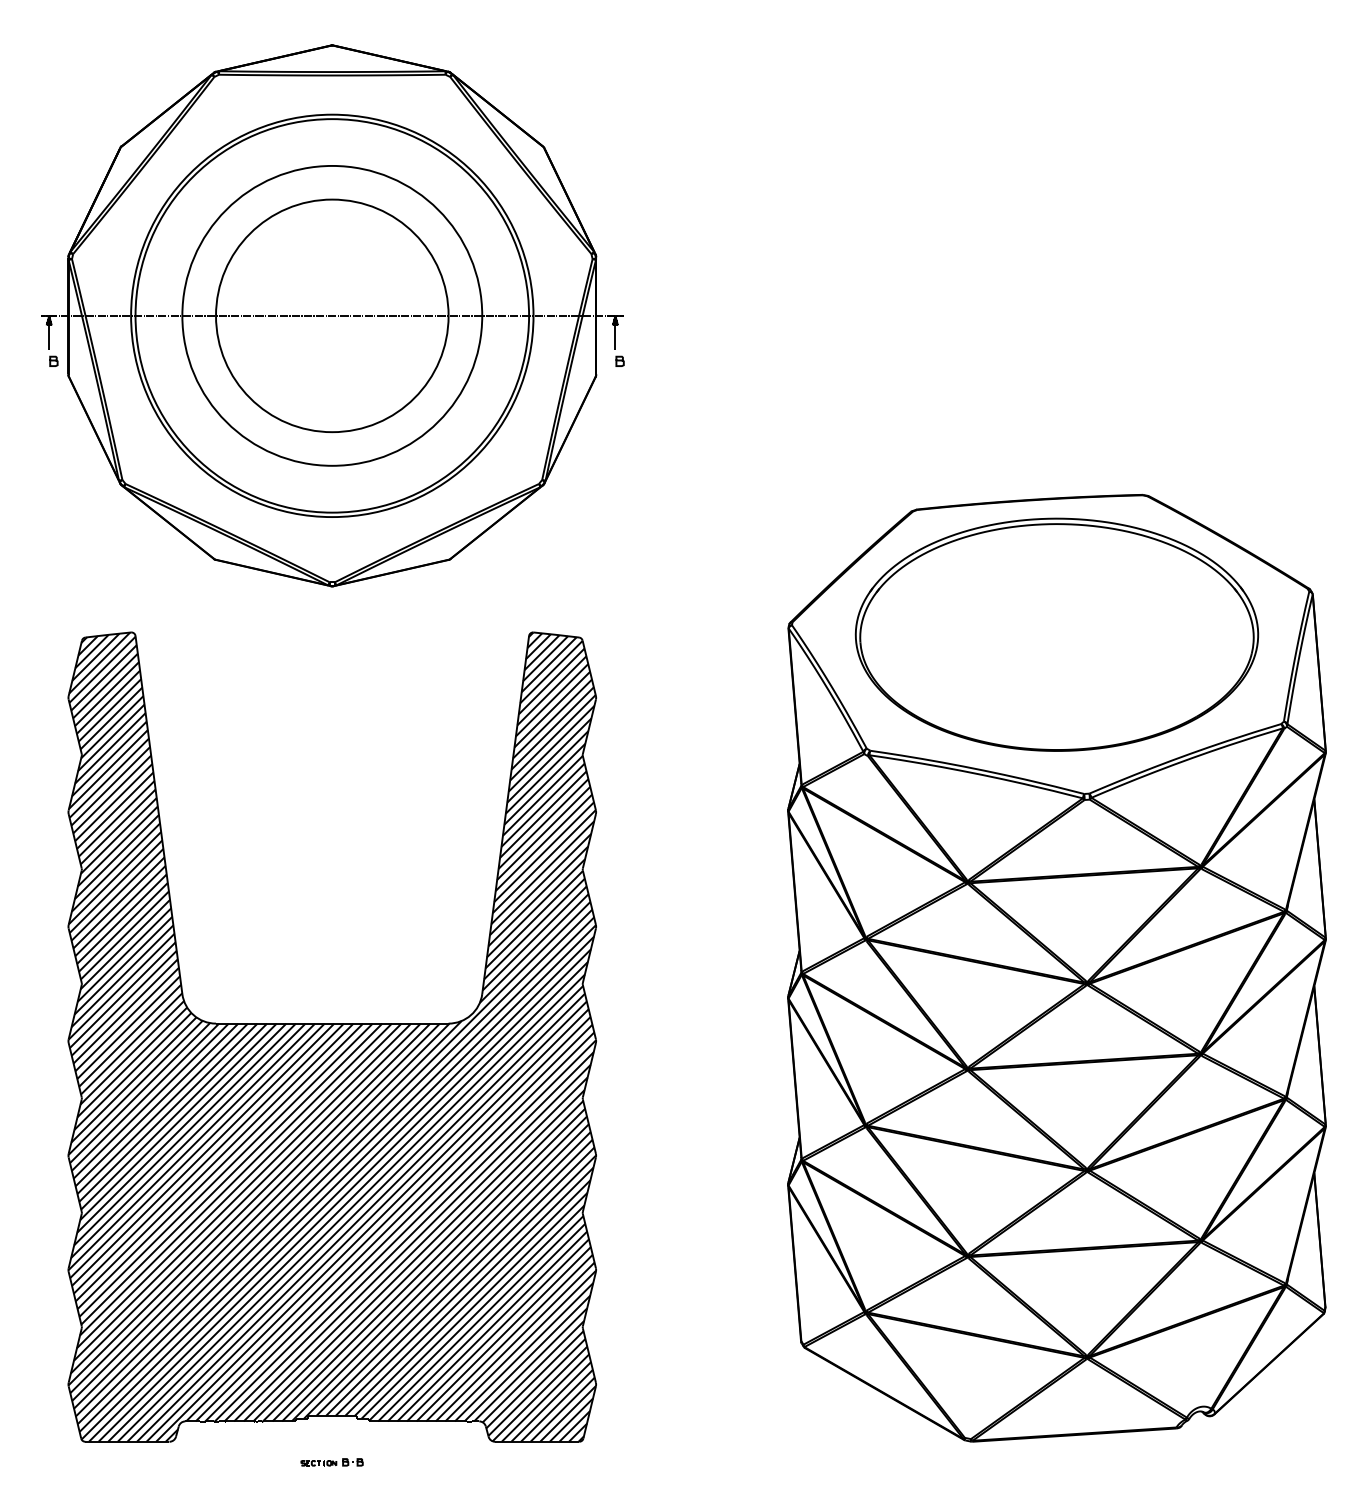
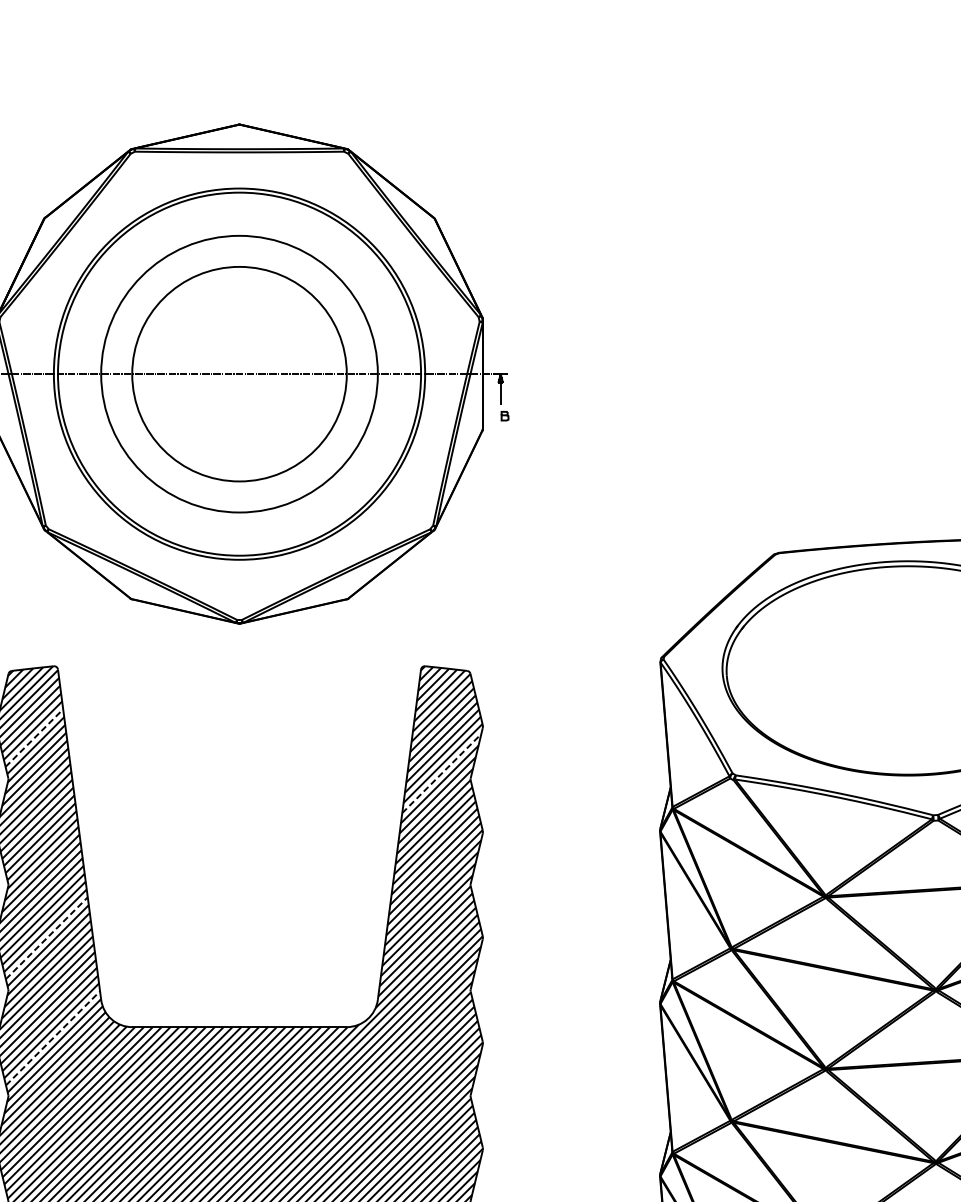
line: (110, 710) -> (34, 738), solid -> dashed
line: (551, 748) -> (441, 773), solid -> dashed
line: (123, 927) -> (46, 938), solid -> dashed
line: (130, 1035) -> (53, 1038), solid -> dashed

